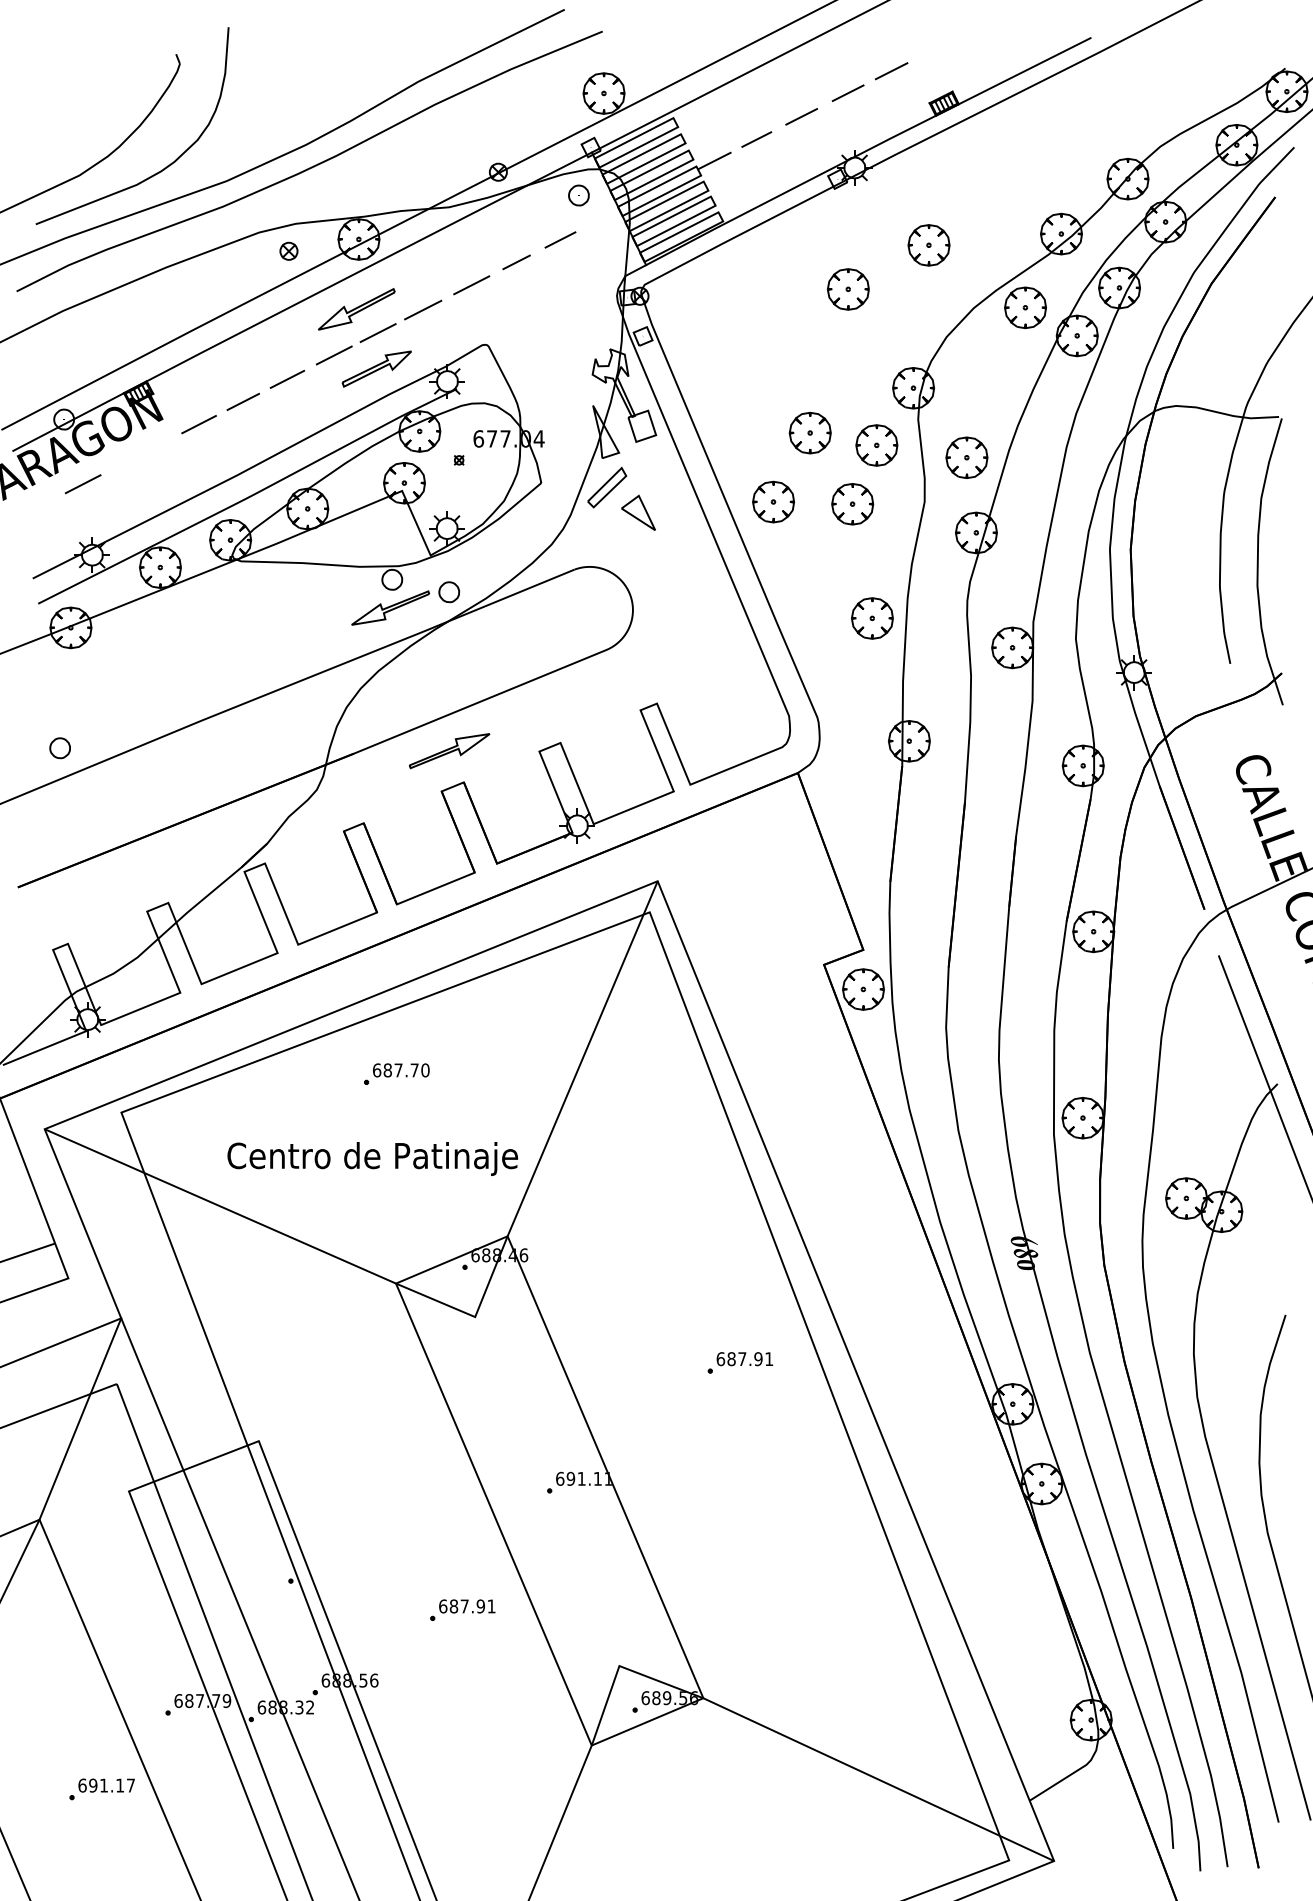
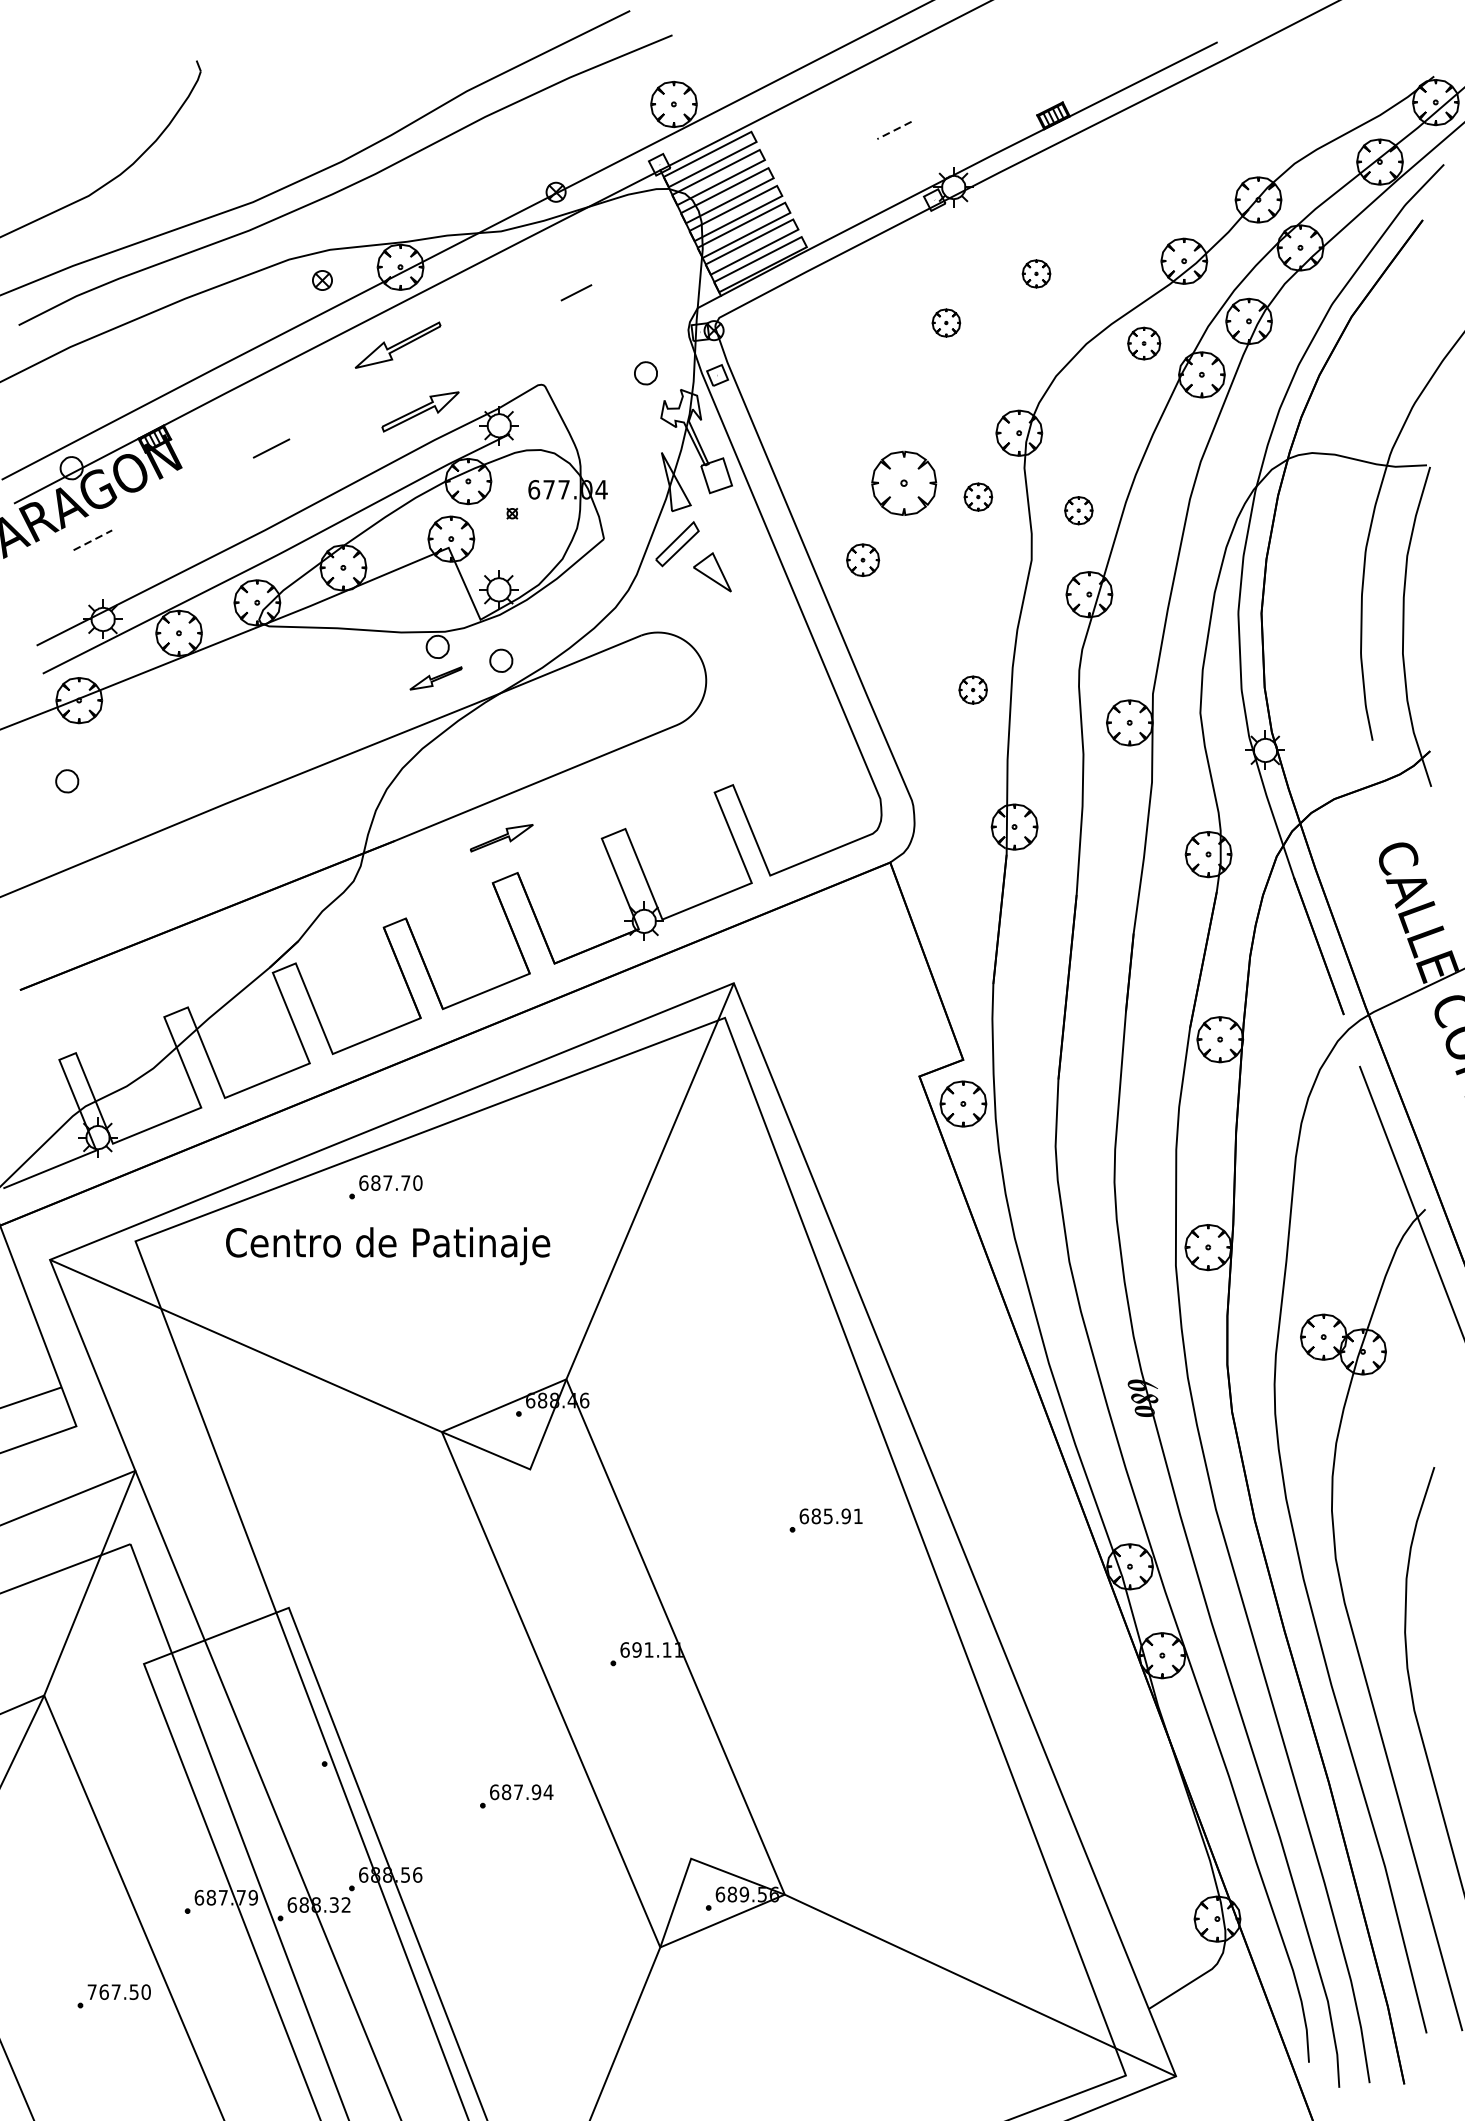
line: (891, 71) -> (994, 79), removed
line: (847, 93) -> (945, 104), removed
line: (801, 117) -> (894, 131), solid -> dashed
line: (756, 139) -> (844, 155), removed
line: (714, 160) -> (797, 179), removed
curve: (156, 172) -> (174, 192), removed
part: (578, 195) -> (645, 373), moved
line: (560, 239) -> (625, 267), removed
part: (928, 245) -> (1035, 274), size x0.6
line: (471, 285) -> (526, 318), removed
part: (847, 289) -> (945, 323), size x0.6
part: (1025, 307) -> (1144, 343), size x0.7
line: (423, 309) -> (472, 345), removed
line: (377, 332) -> (421, 371), removed
line: (333, 355) -> (372, 396), removed
line: (287, 378) -> (320, 422), removed
line: (198, 424) -> (221, 473), removed
part: (809, 432) -> (903, 482), size x1.4
part: (876, 445) -> (977, 497), size x0.6
part: (966, 457) -> (1078, 510), size x0.6
line: (83, 484) -> (93, 540), solid -> dashed
part: (773, 501) -> (863, 559), size x0.7
part: (852, 504) -> (951, 562), removed
part: (390, 607) -> (435, 677), size x0.6
part: (871, 618) -> (972, 690), size x0.6
part: (59, 748) -> (66, 781), moved
part: (449, 751) -> (501, 838), size x0.7
part: (396, 1073) -> (385, 1186), moved
text: (372, 1158) -> (387, 1245), moved
text: (742, 1359) -> (828, 1516), 687.91 -> 685.91
text: (491, 1606) -> (548, 1792), 687.91 -> 687.94
text: (106, 1785) -> (118, 1992), 691.17 -> 767.50

